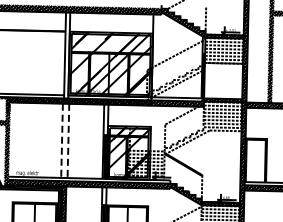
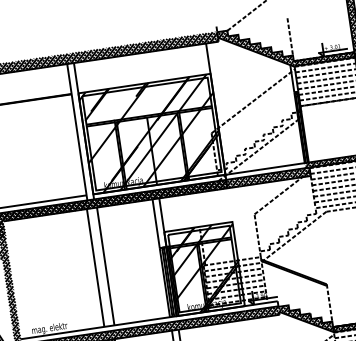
line: (62, 141) -> (96, 268), dashed -> solid
line: (68, 141) -> (105, 267), dashed -> solid

